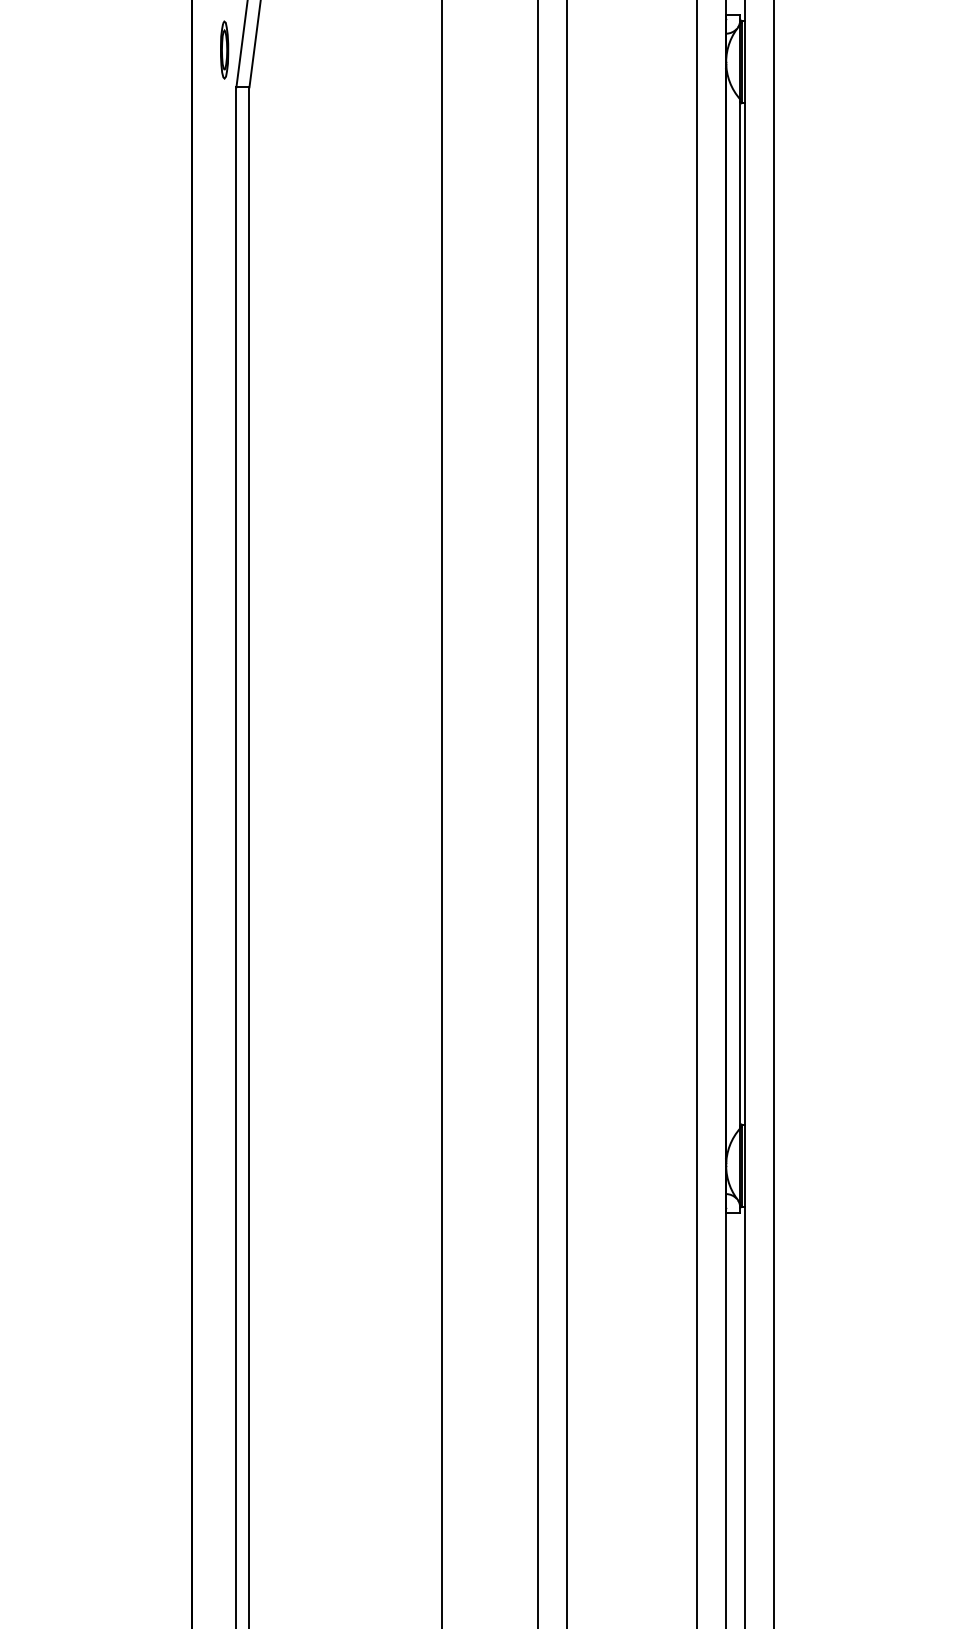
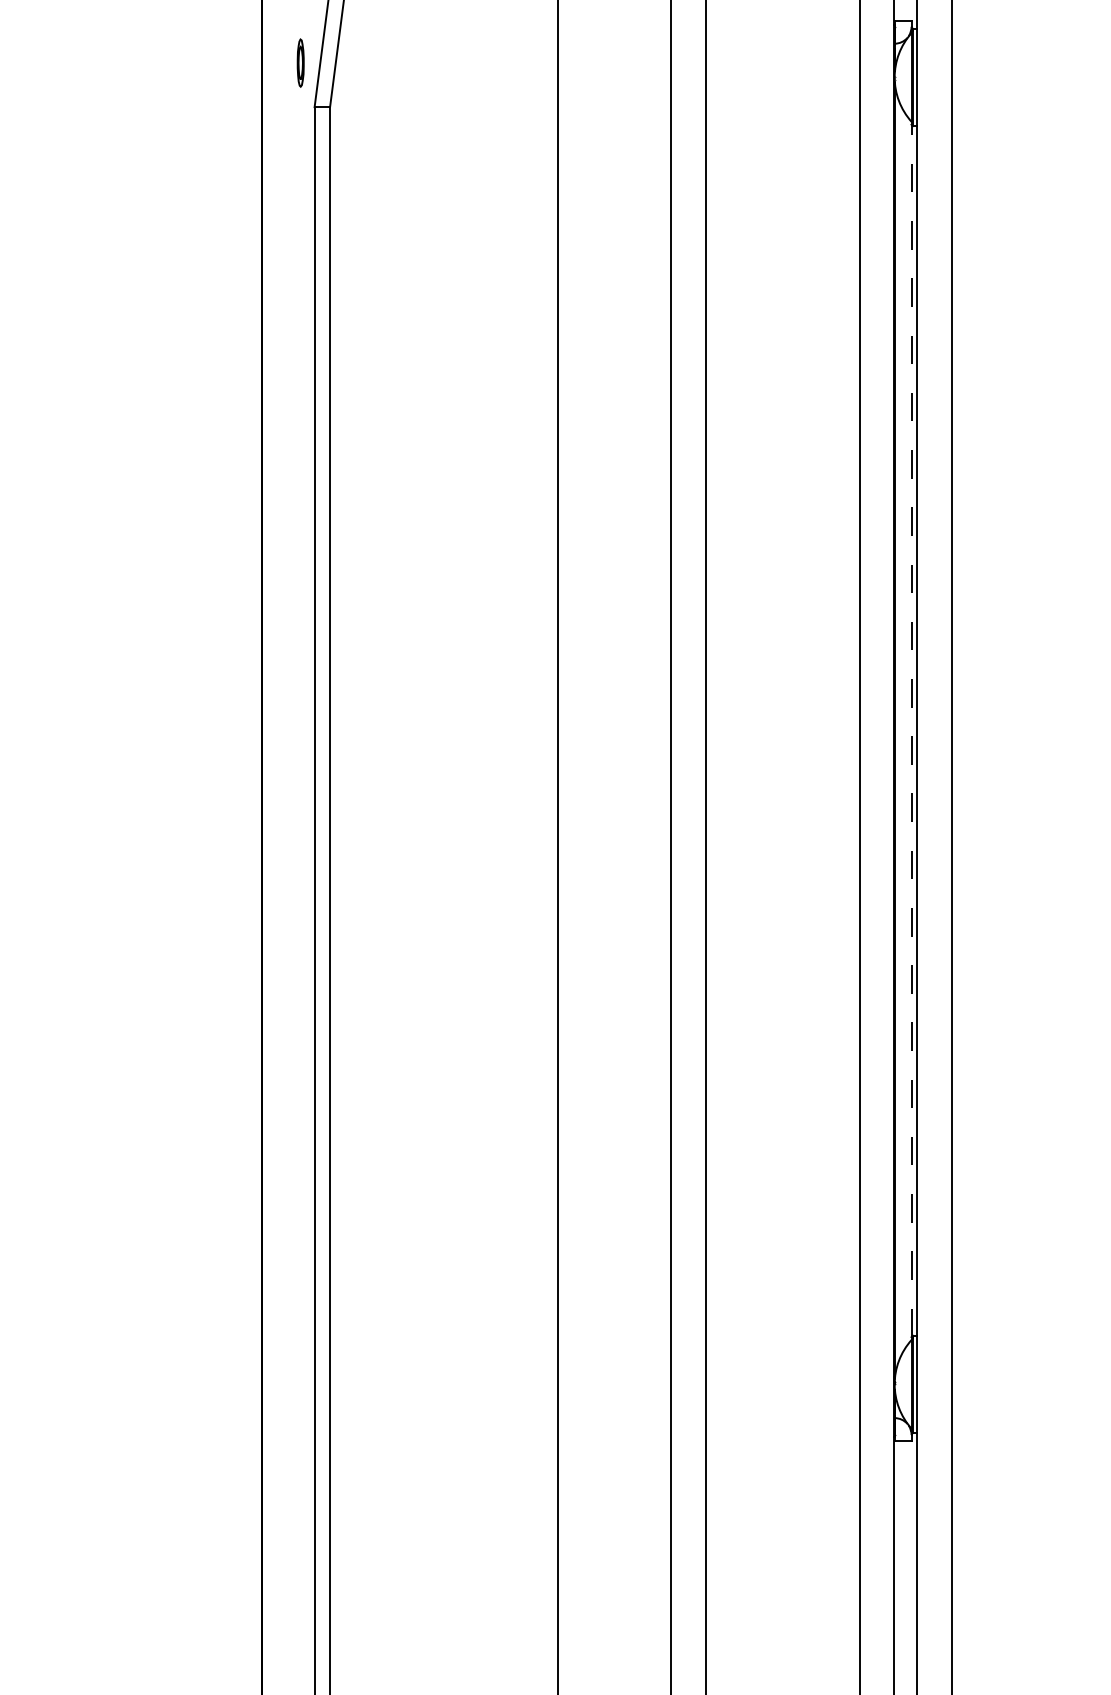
part: (224, 49) -> (300, 62), size x0.7
line: (740, 613) -> (911, 730), solid -> dashed

